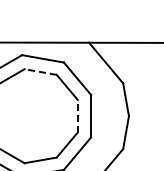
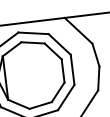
line: (40, 71) -> (32, 42), dashed -> solid
line: (77, 115) -> (62, 70), dashed -> solid

